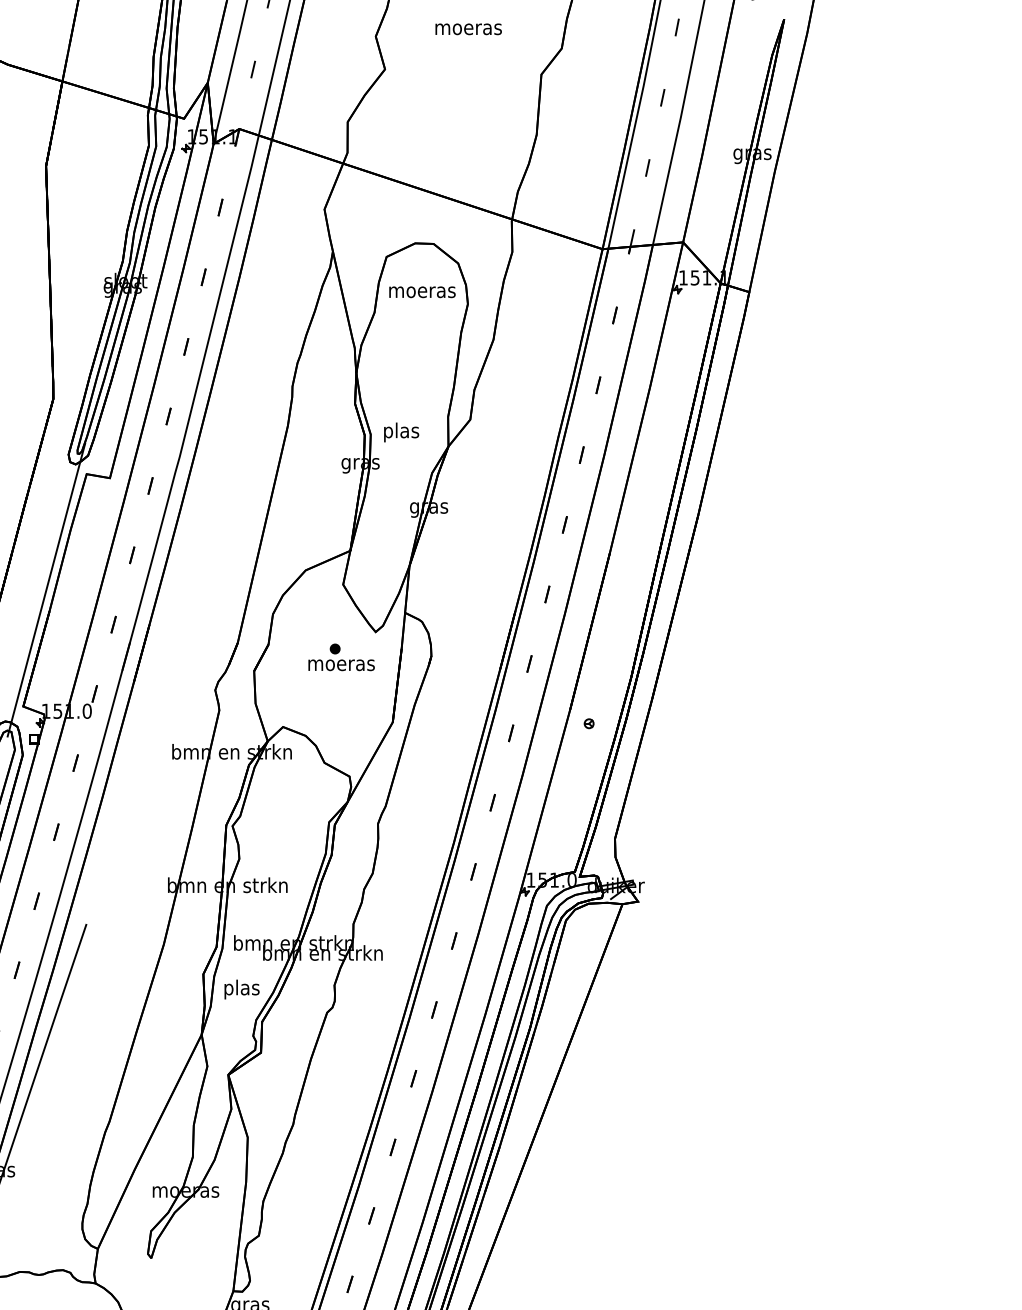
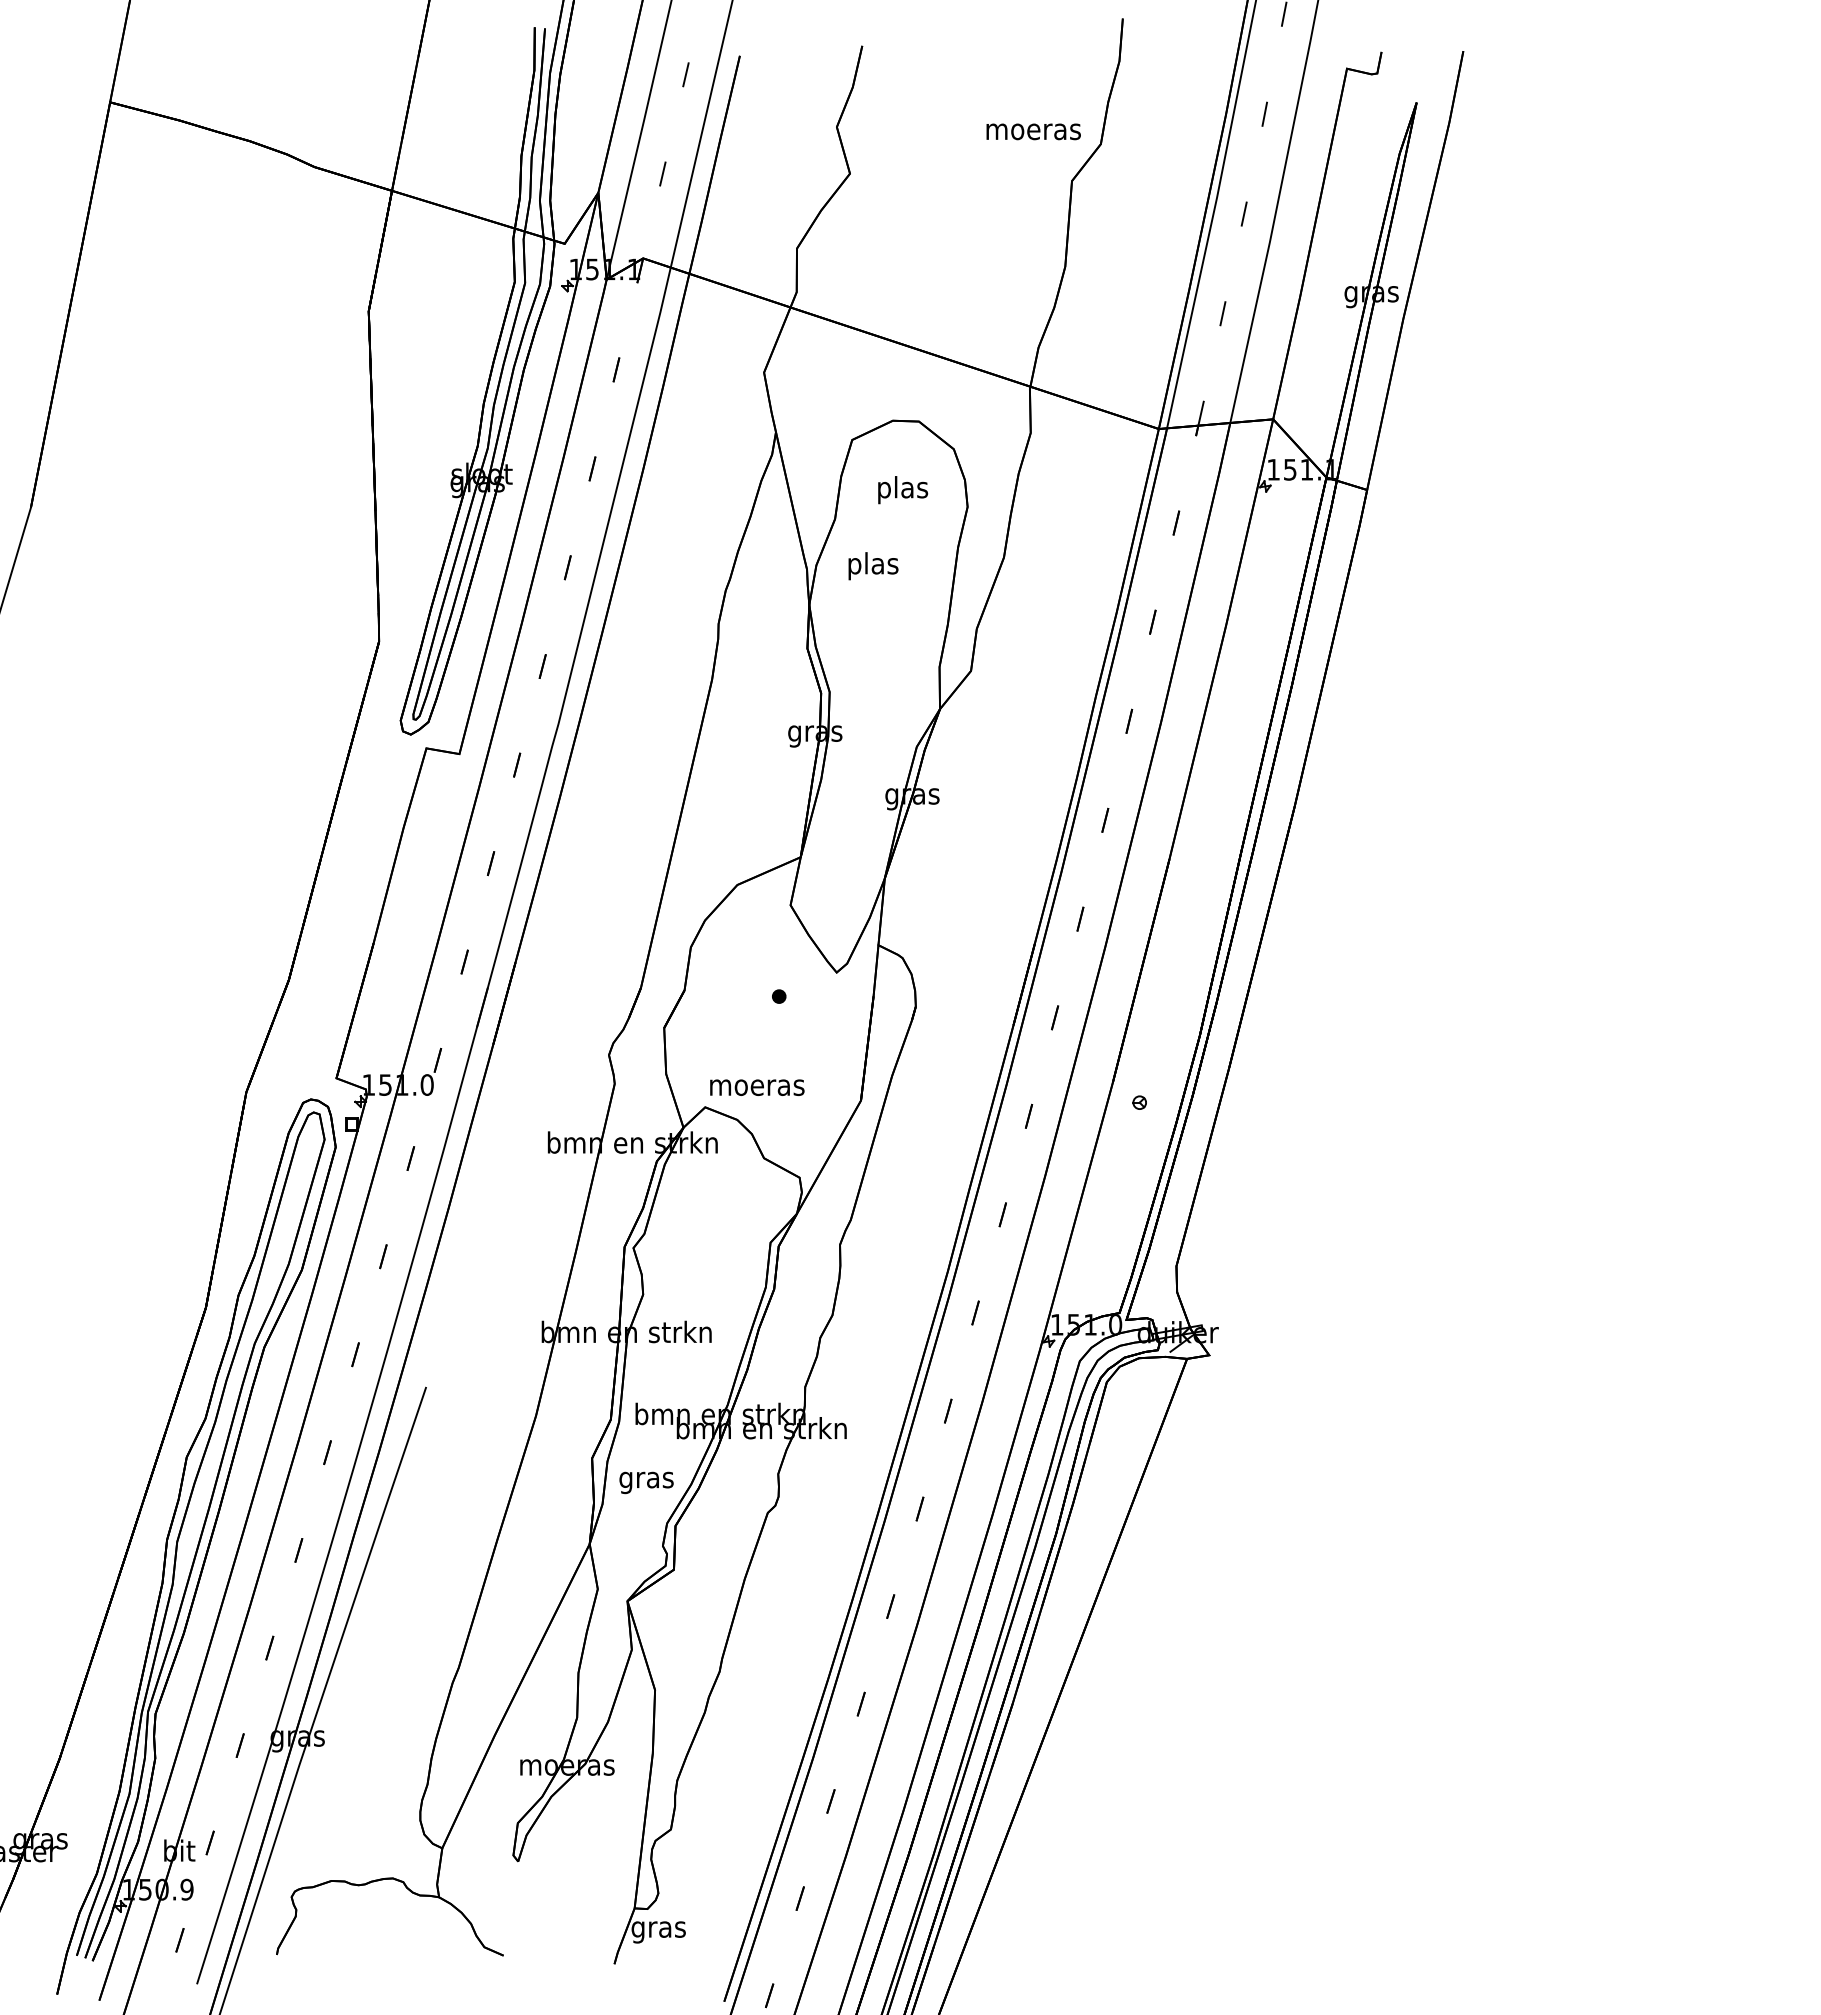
text: (468, 29) -> (1033, 131), moved
text: (422, 292) -> (903, 490), moeras -> plas
text: (401, 432) -> (873, 566), moved
line: (46, 589) -> (369, 912), removed
text: (341, 665) -> (757, 1087), moved
text: (241, 989) -> (646, 1480), plas -> gras

